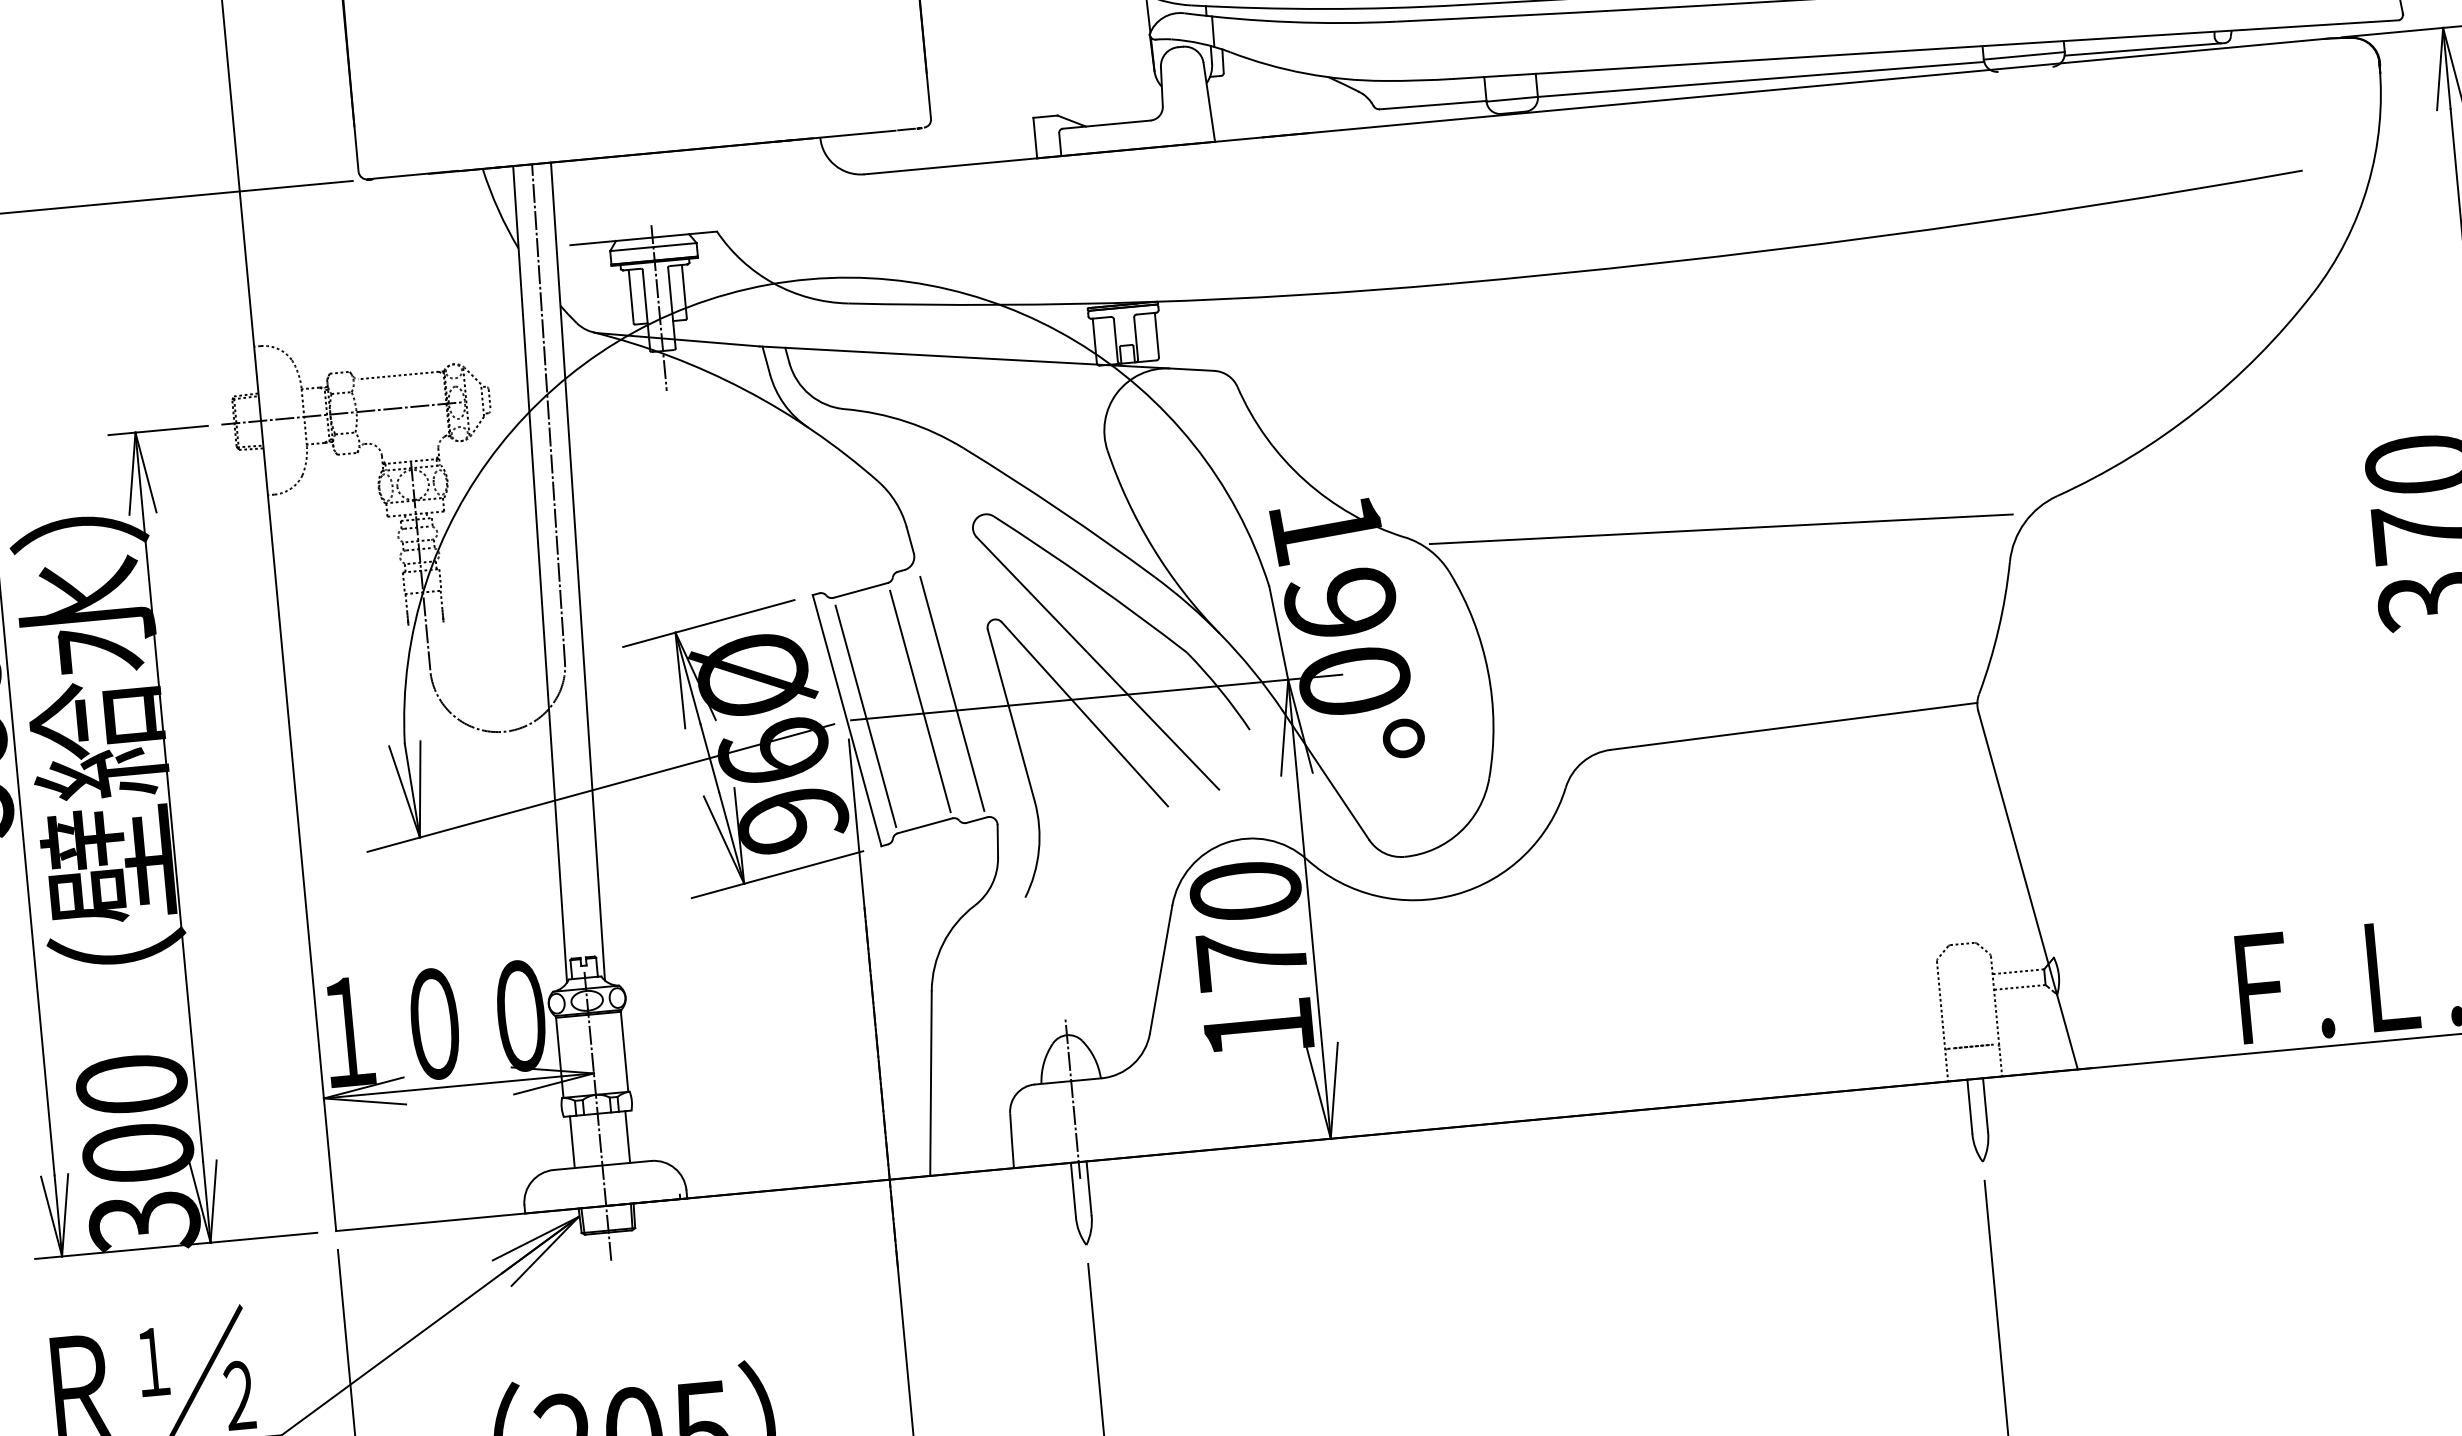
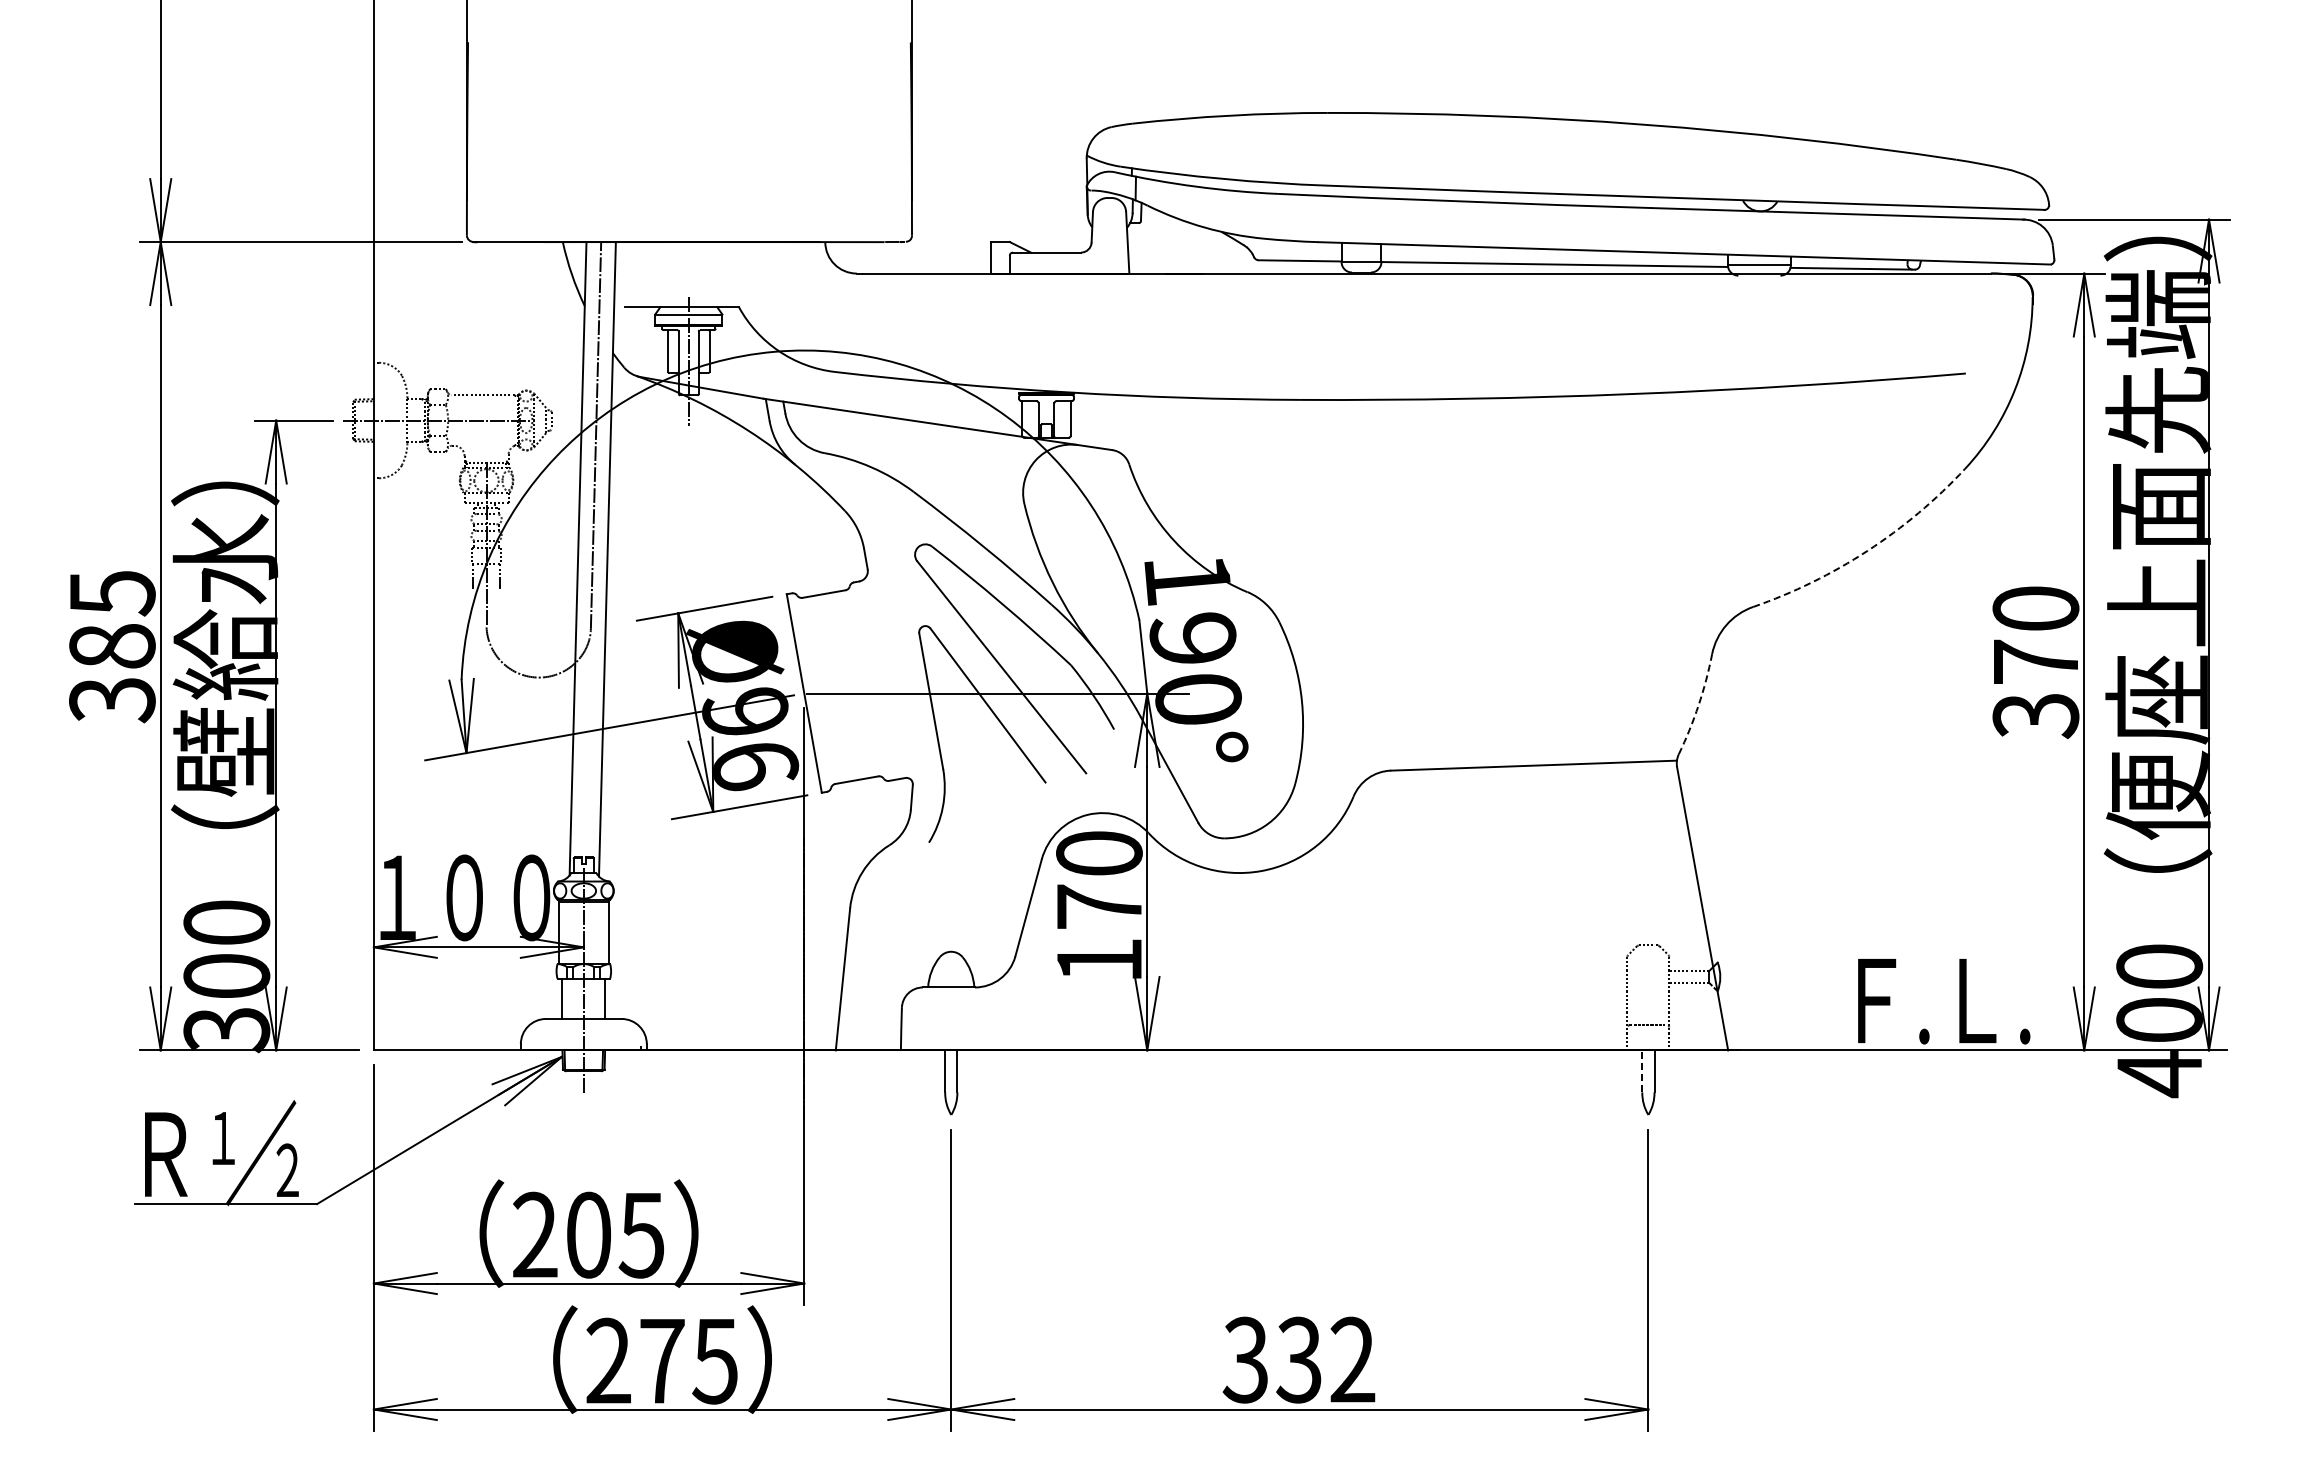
arc: (2197, 409) -> (1867, 550), solid -> dashed
line: (1720, 529) -> (1491, 608), removed
arc: (1998, 629) -> (1698, 705), solid -> dashed
line: (951, 692) -> (886, 679), removed
line: (919, 700) -> (861, 683), removed
line: (865, 716) -> (818, 691), removed
line: (1073, 1099) -> (951, 1001), removed
line: (1970, 1106) -> (1642, 1071), solid -> dashed

